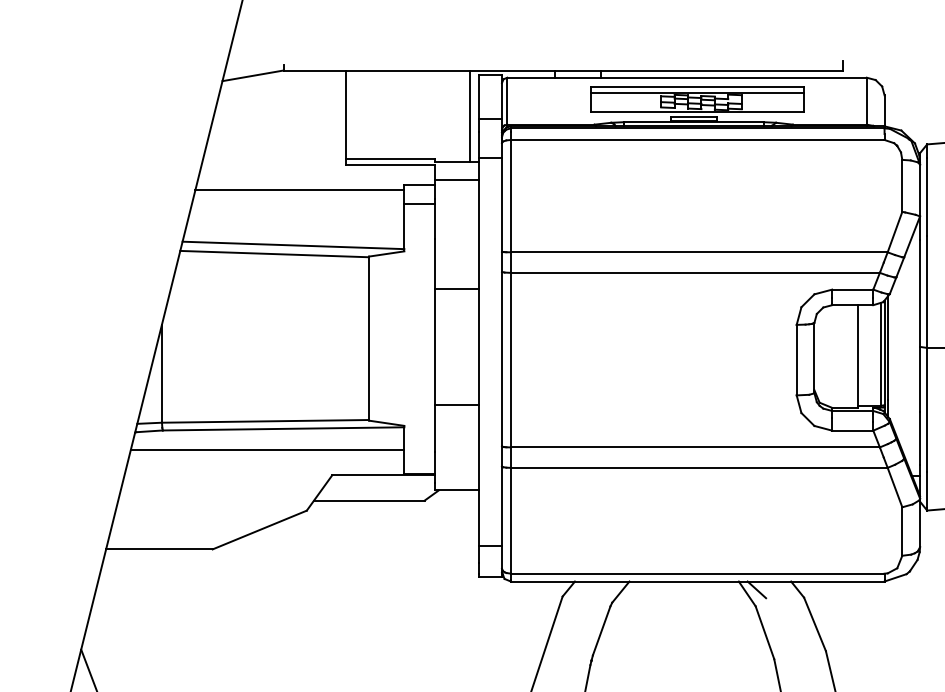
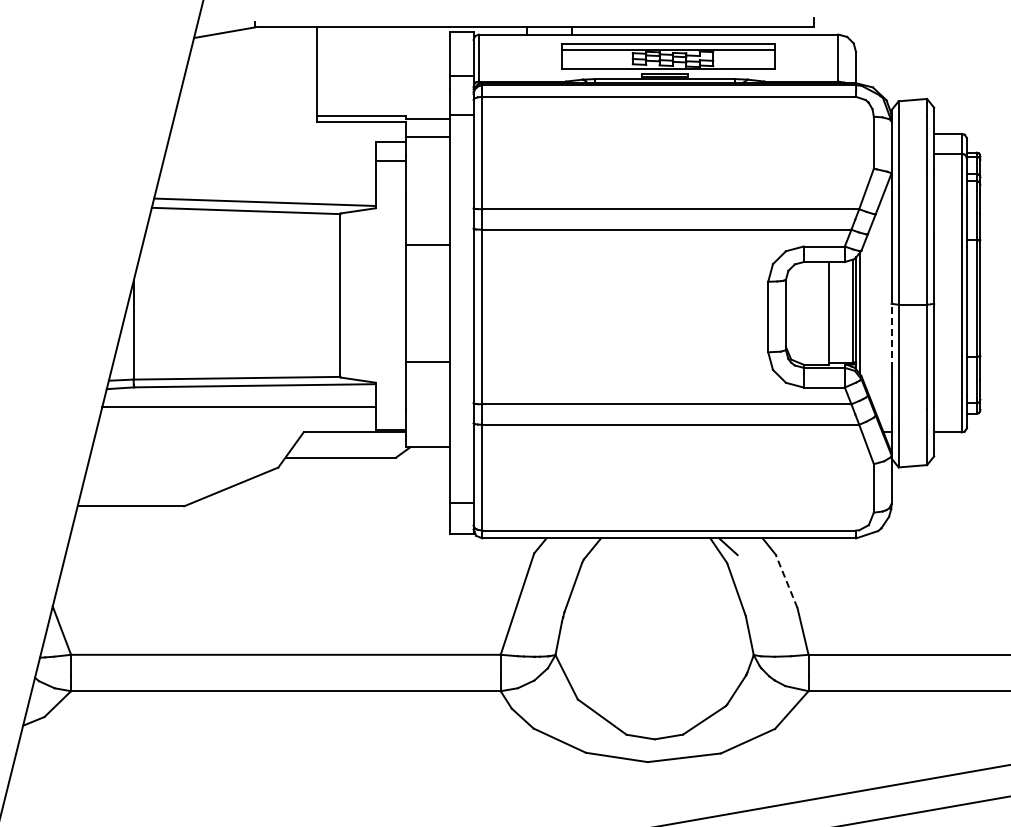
line: (469, 115) -> (441, 72), removed
line: (299, 189) -> (271, 146), removed
line: (919, 379) -> (891, 336), solid -> dashed
line: (814, 624) -> (786, 581), solid -> dashed

